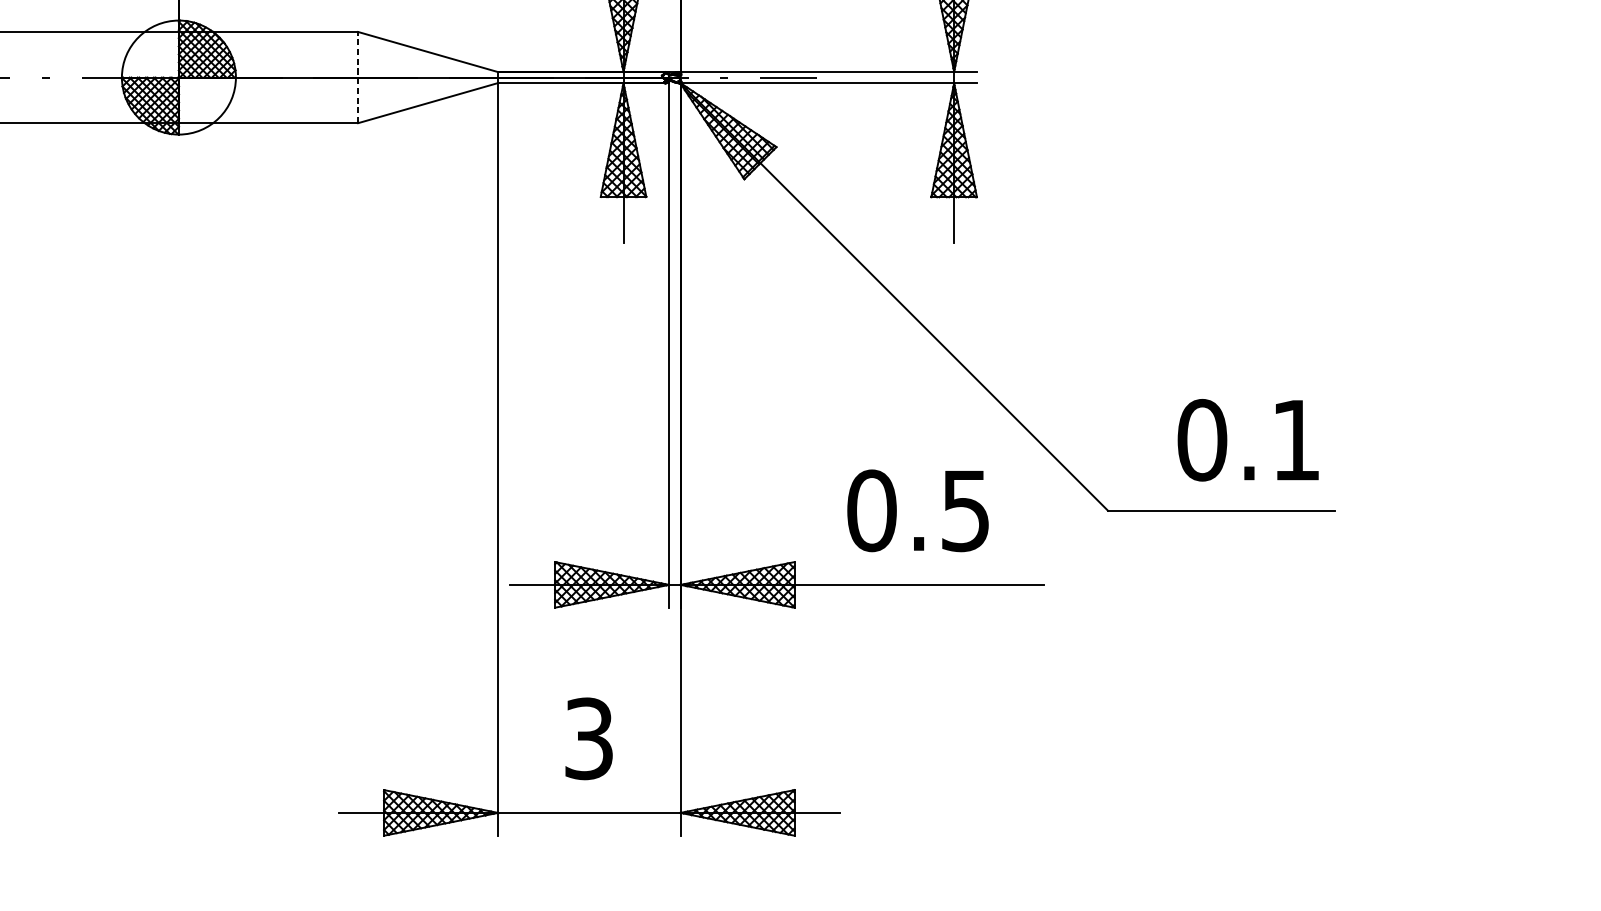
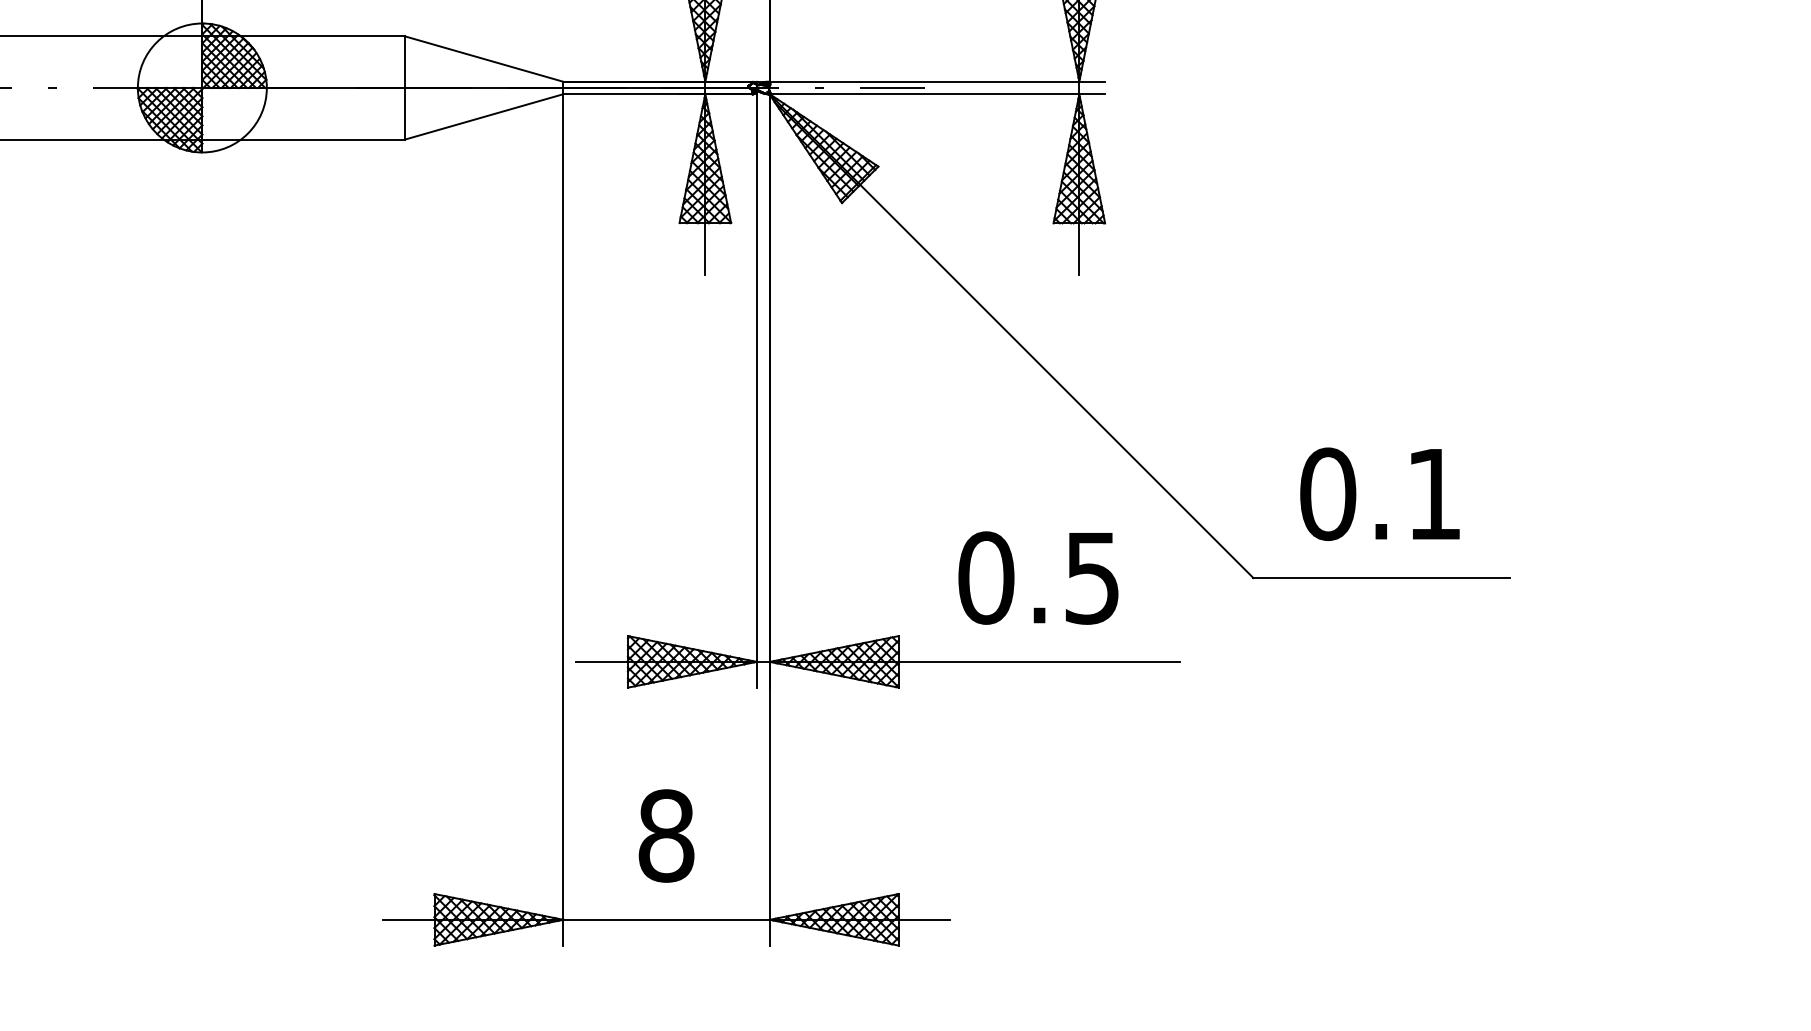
line: (358, 78) -> (405, 88), dashed -> solid
text: (1247, 439) -> (1379, 493), moved
text: (589, 738) -> (666, 835), 3 -> 8

